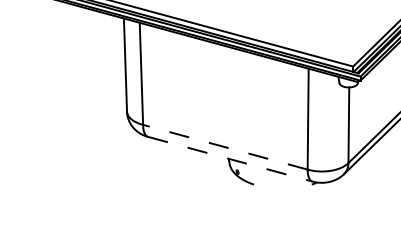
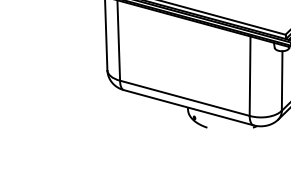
line: (224, 147) -> (184, 98), dashed -> solid
line: (230, 159) -> (188, 107), dashed -> solid

